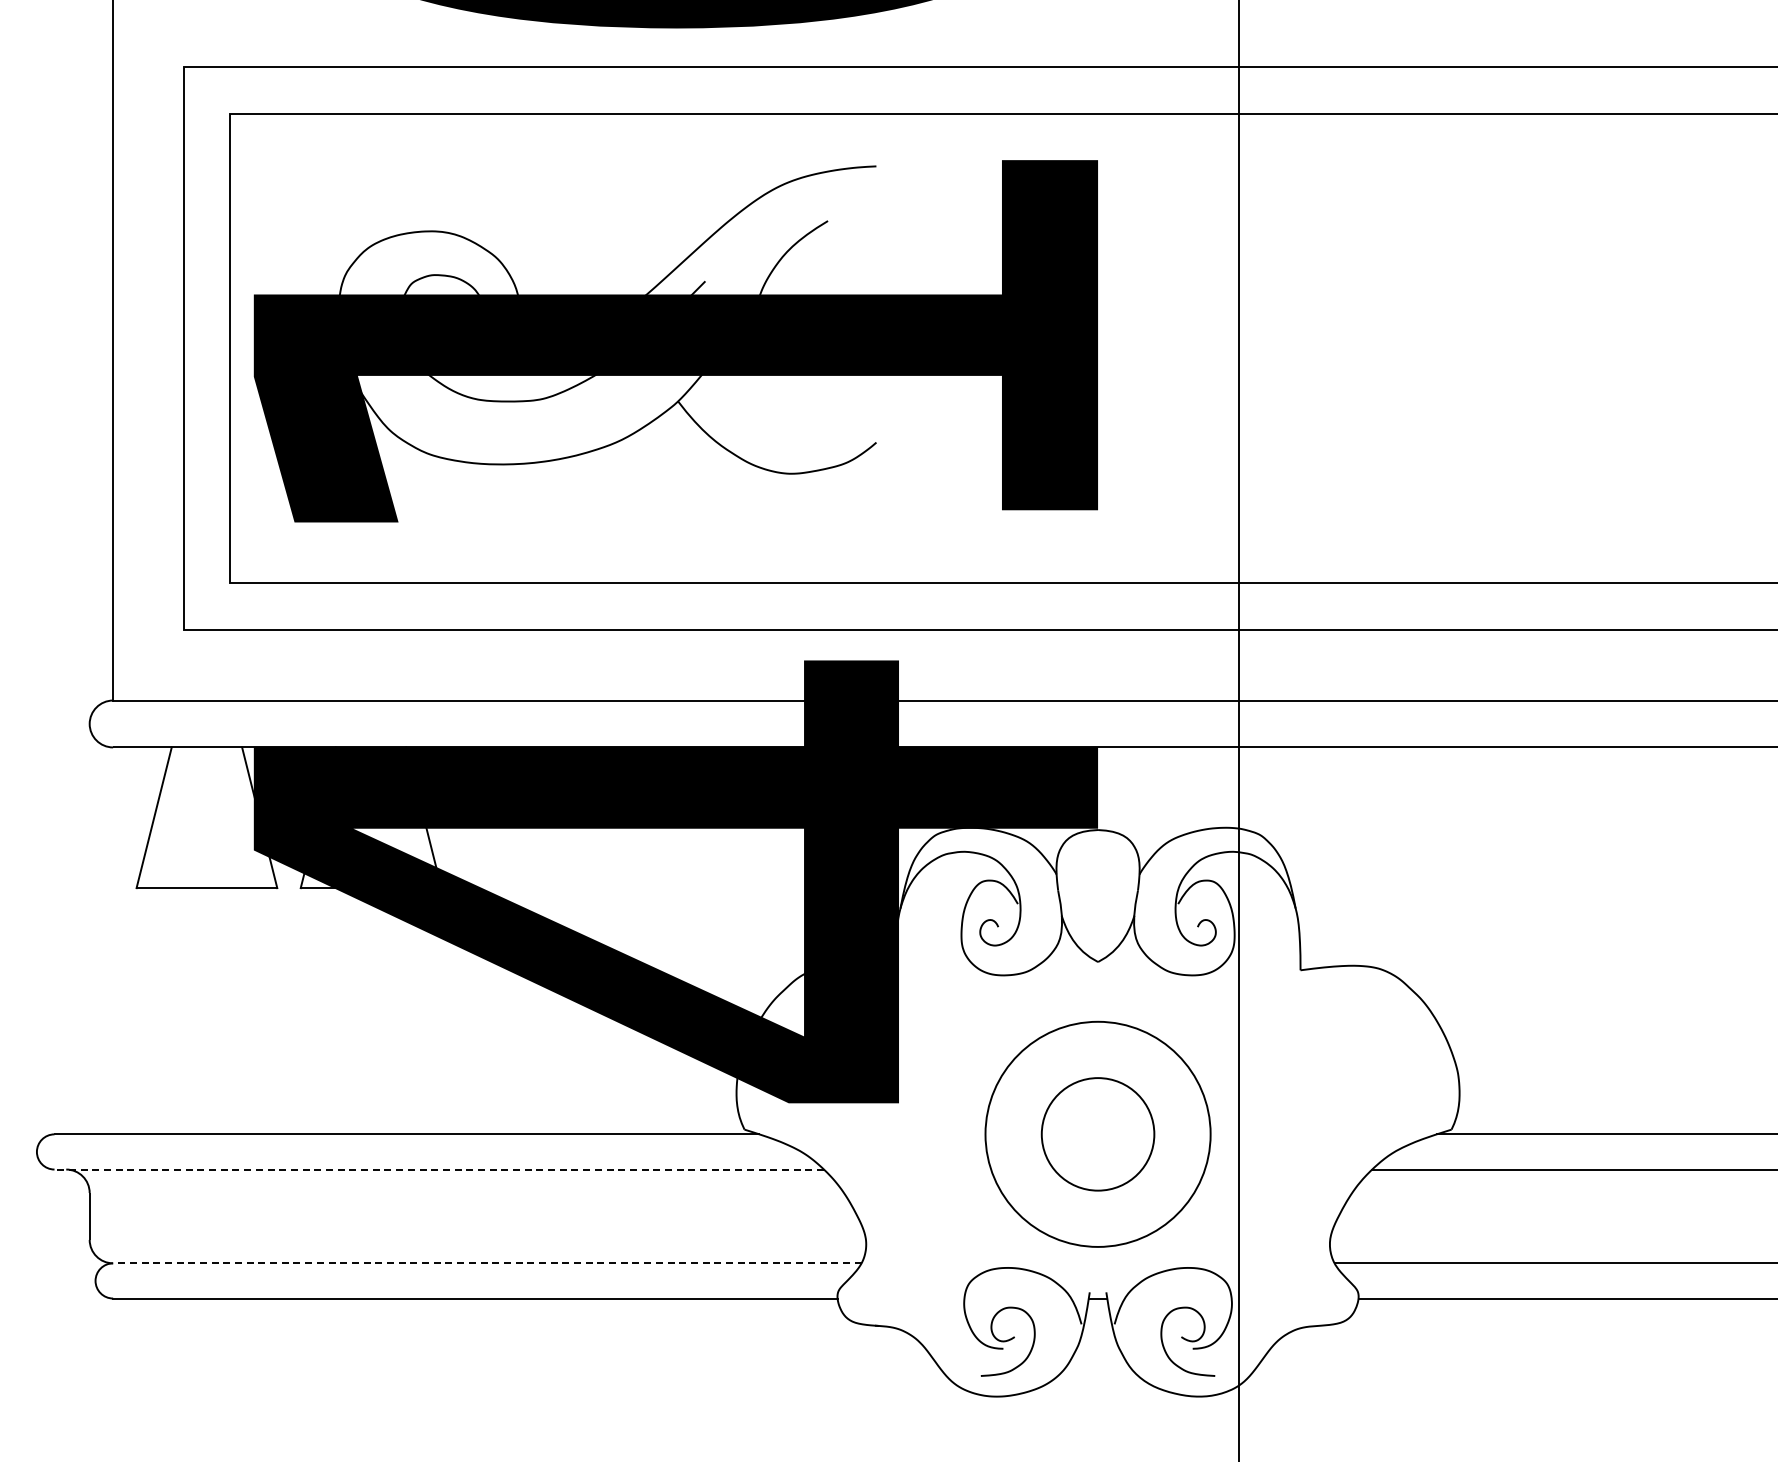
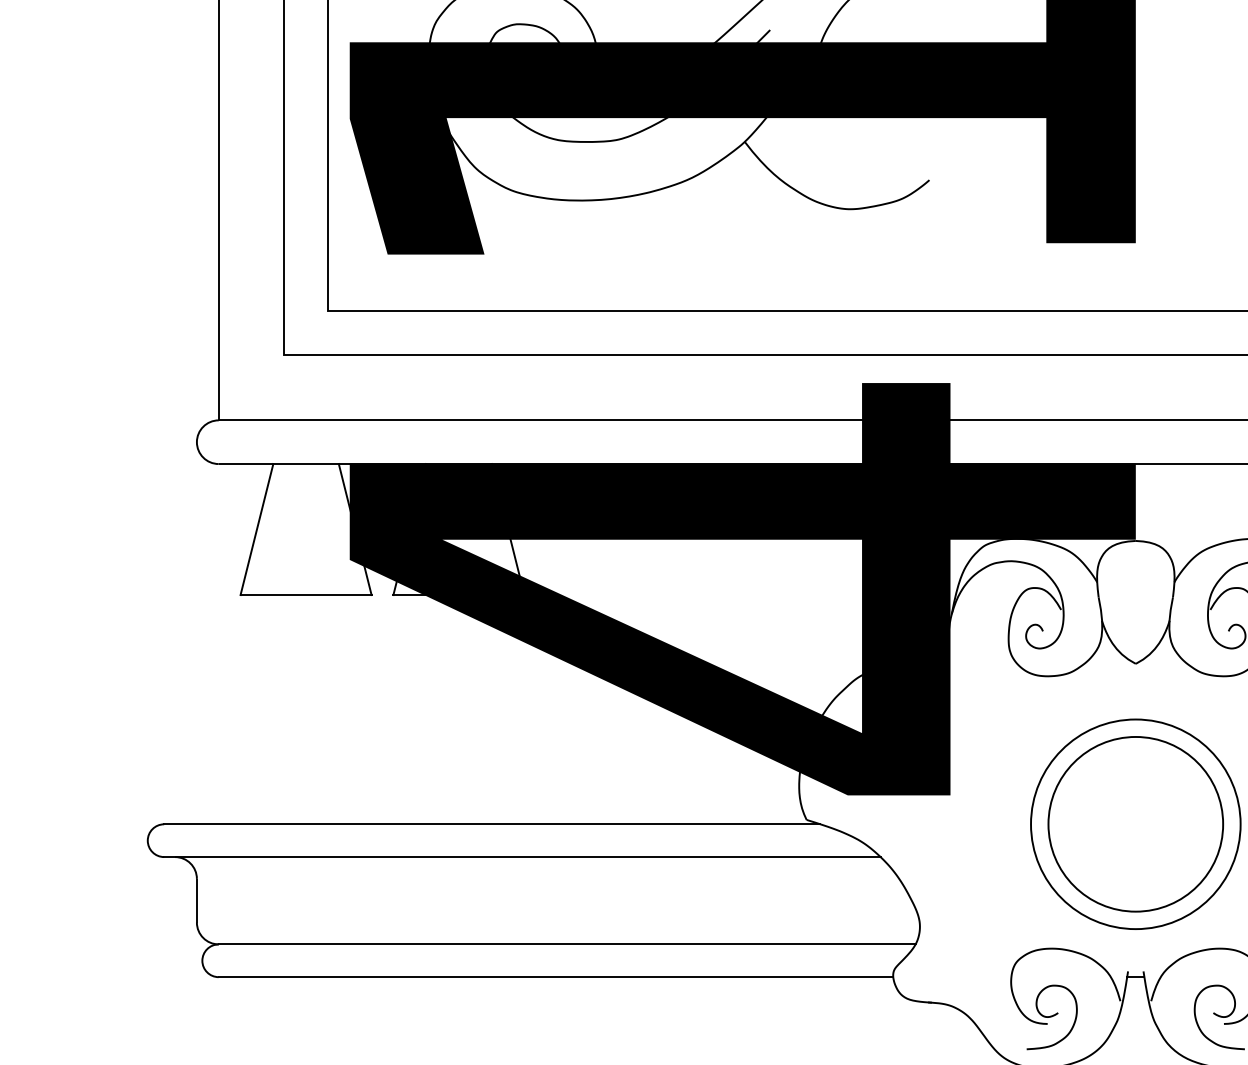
circle: (1097, 1134) -> (1135, 824), size x1.67
line: (439, 1169) -> (522, 857), dashed -> solid
line: (486, 1263) -> (566, 944), dashed -> solid

